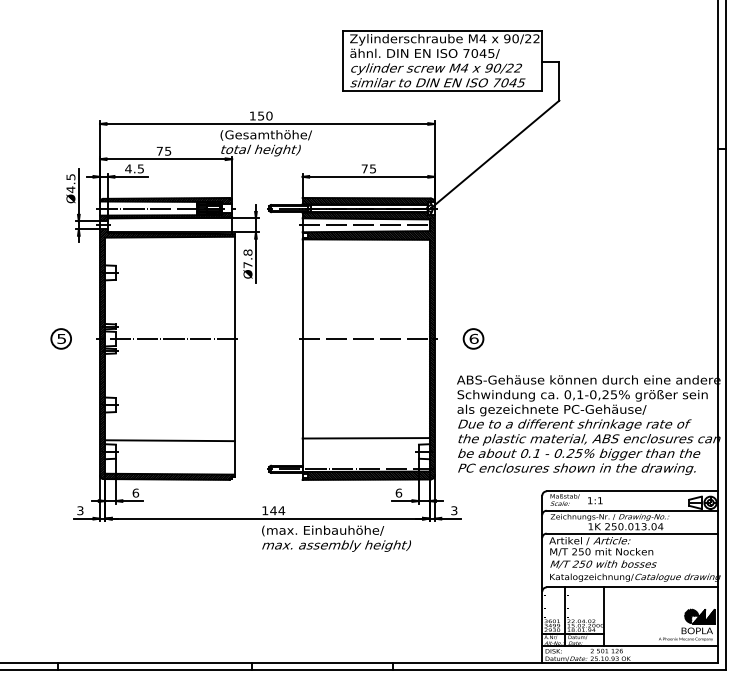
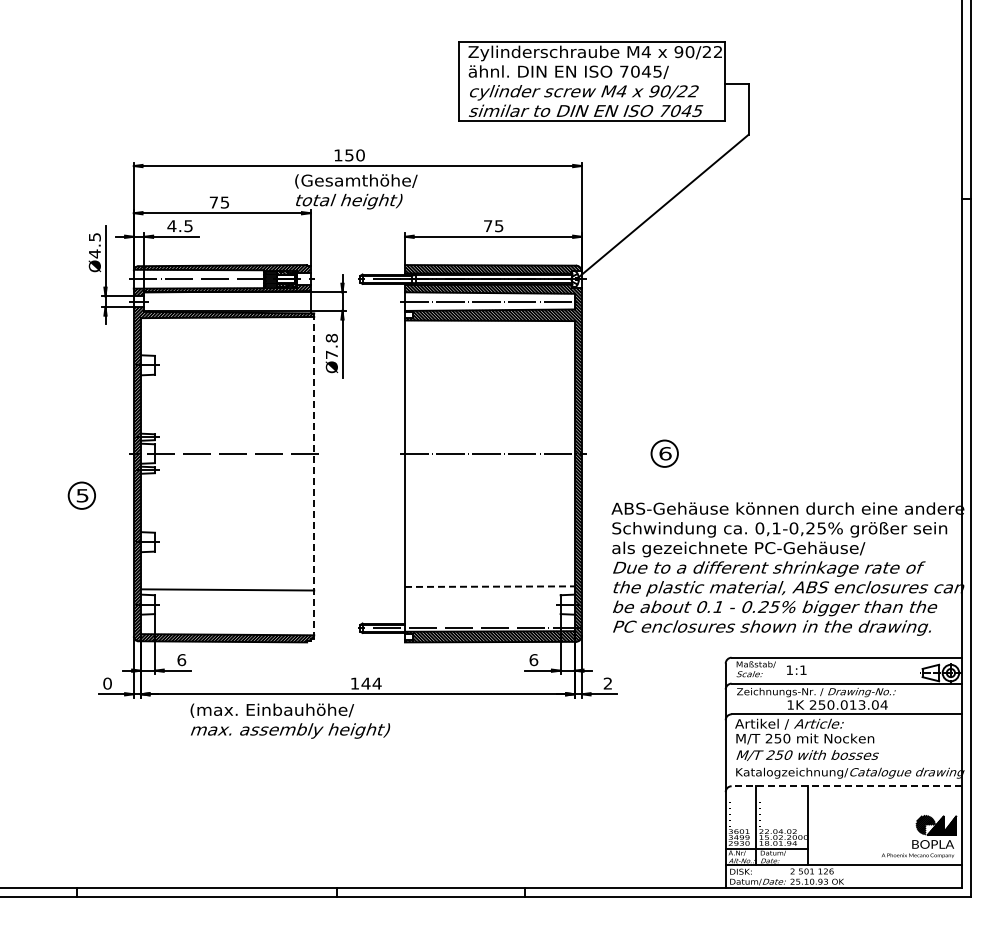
part: (60, 338) -> (81, 495), moved
part: (473, 338) -> (664, 453), moved
line: (235, 355) -> (314, 476), solid -> dashed
line: (365, 438) -> (489, 586), solid -> dashed
text: (80, 510) -> (107, 683), 3 -> 0
text: (453, 510) -> (607, 683), 3 -> 2
text: (336, 538) -> (290, 720), moved
line: (632, 587) -> (846, 786), solid -> dashed

